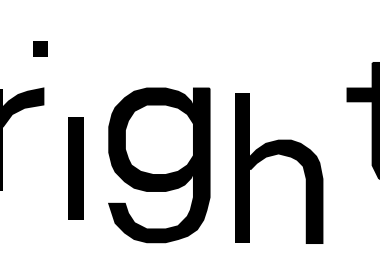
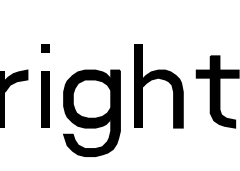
part: (39, 48) -> (45, 48), moved
part: (275, 156) -> (156, 79), moved
part: (75, 169) -> (45, 99), moved

